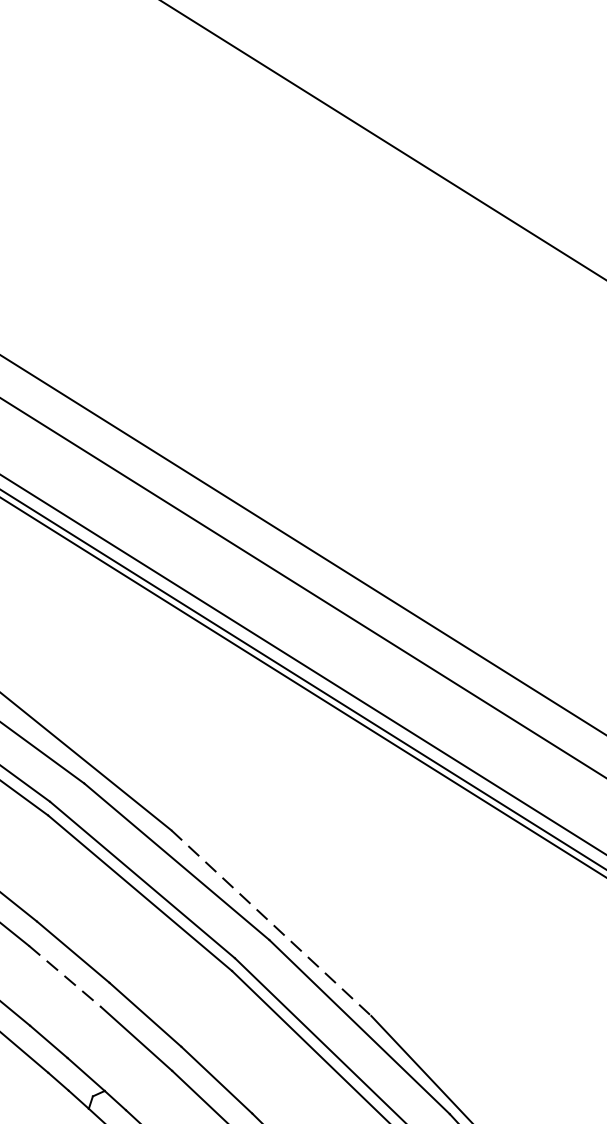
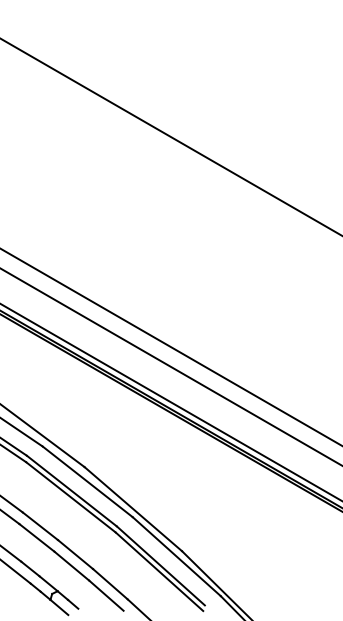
line: (271, 923) -> (133, 509), dashed -> solid
line: (66, 977) -> (37, 538), dashed -> solid

